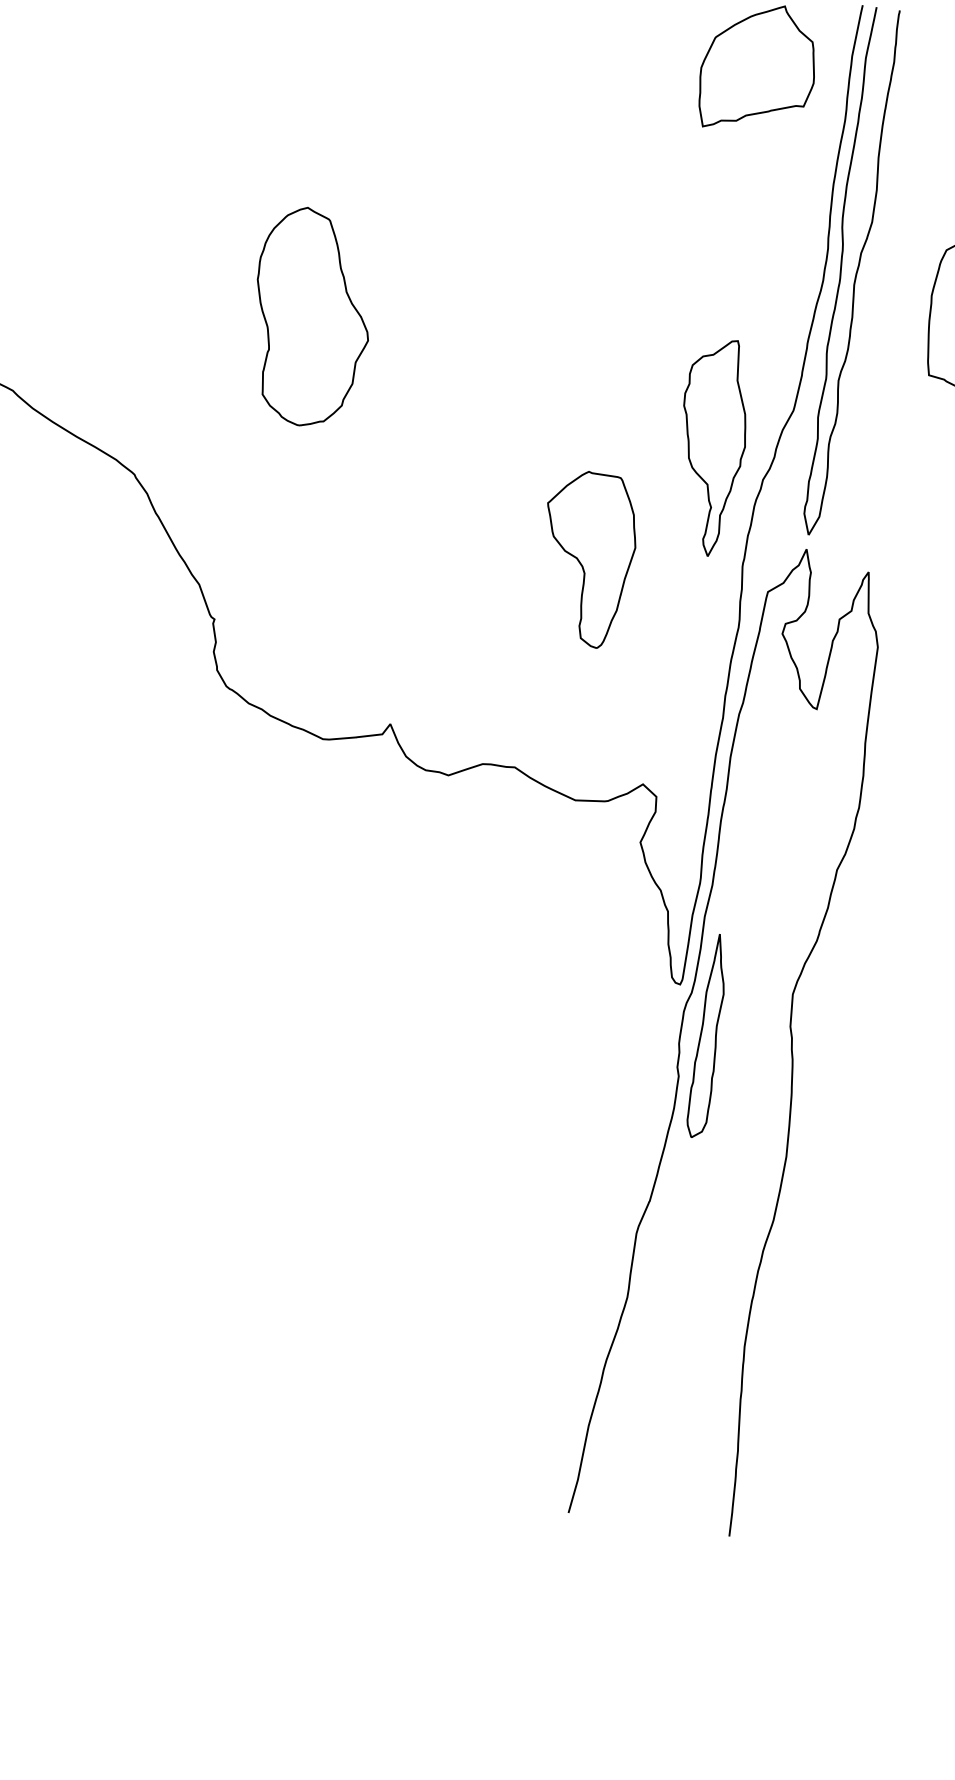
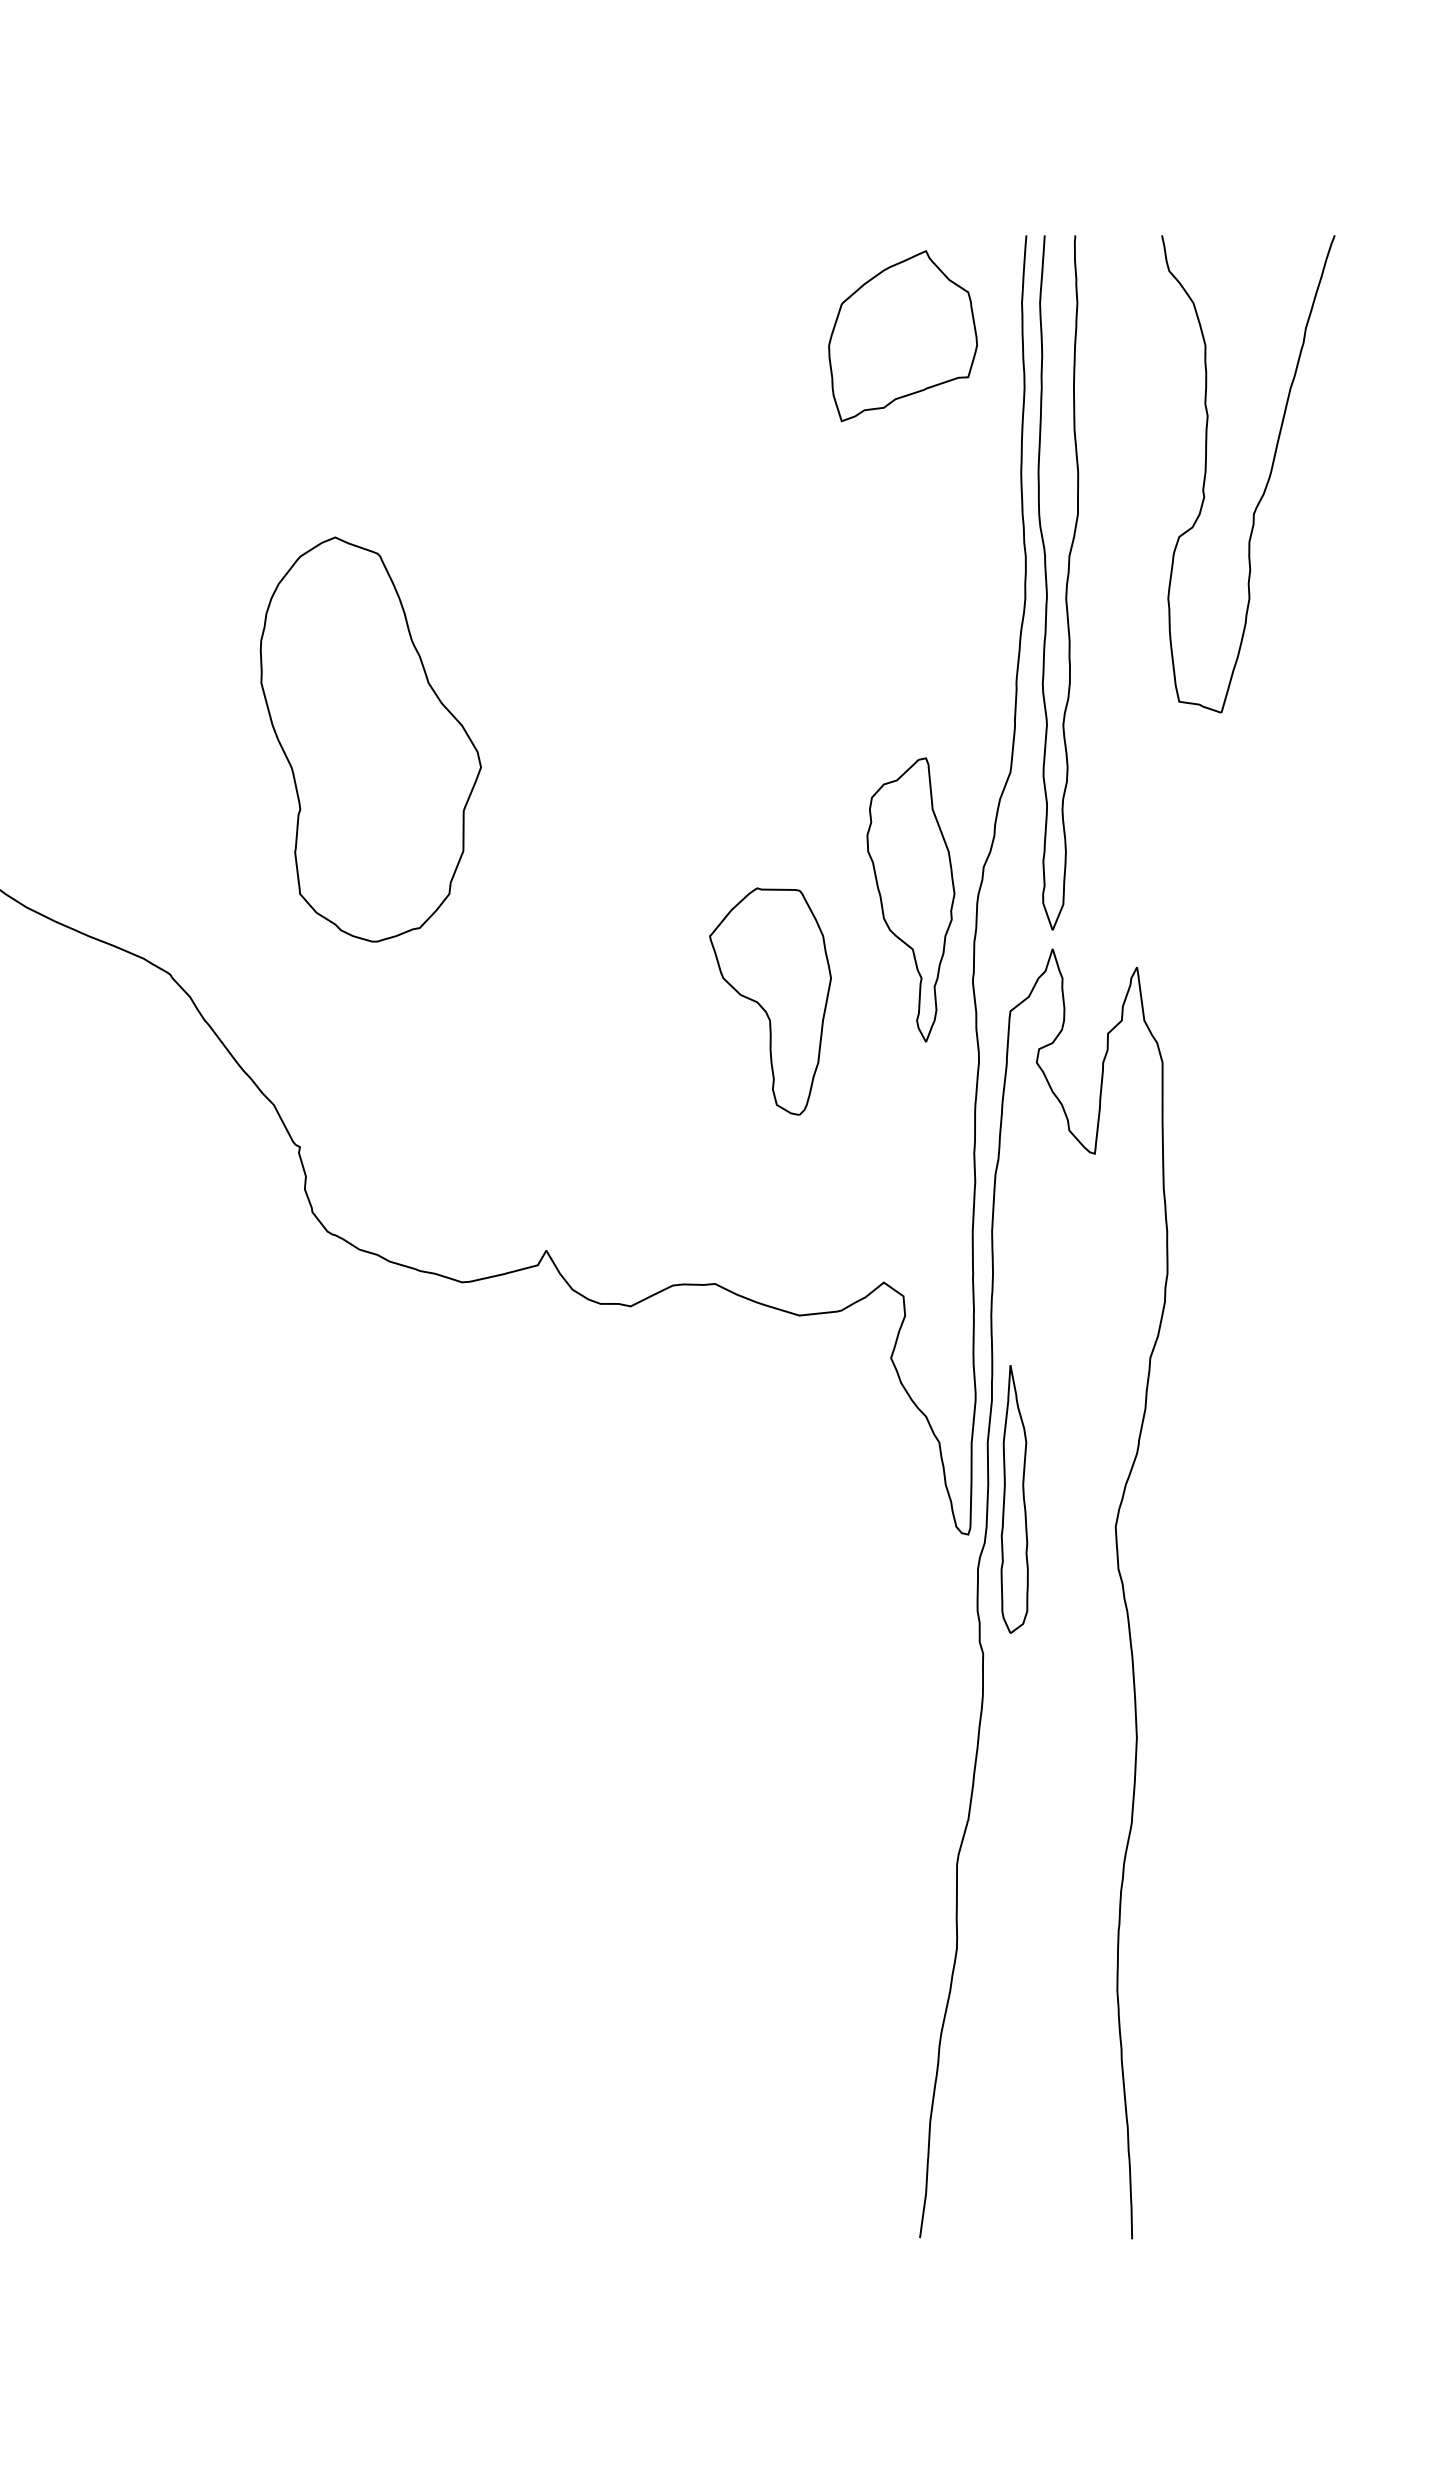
part: (311, 317) -> (370, 739), size x1.43
part: (711, 446) -> (910, 899), moved
part: (708, 1036) -> (1014, 1499), moved

